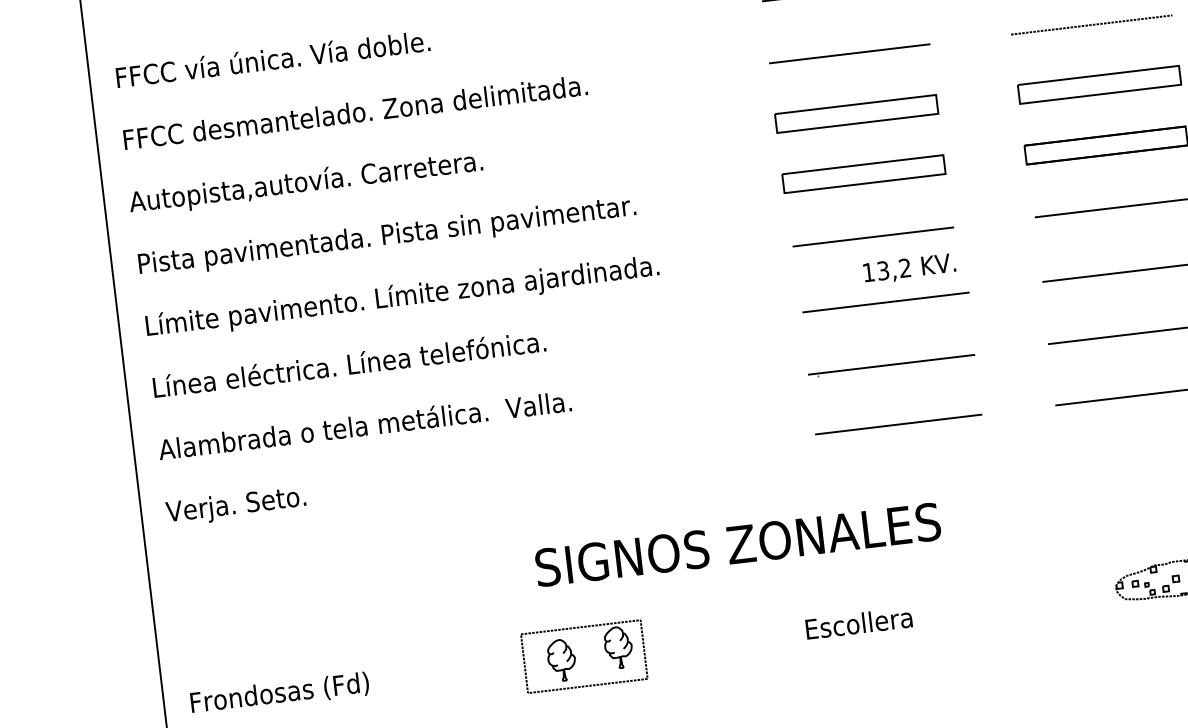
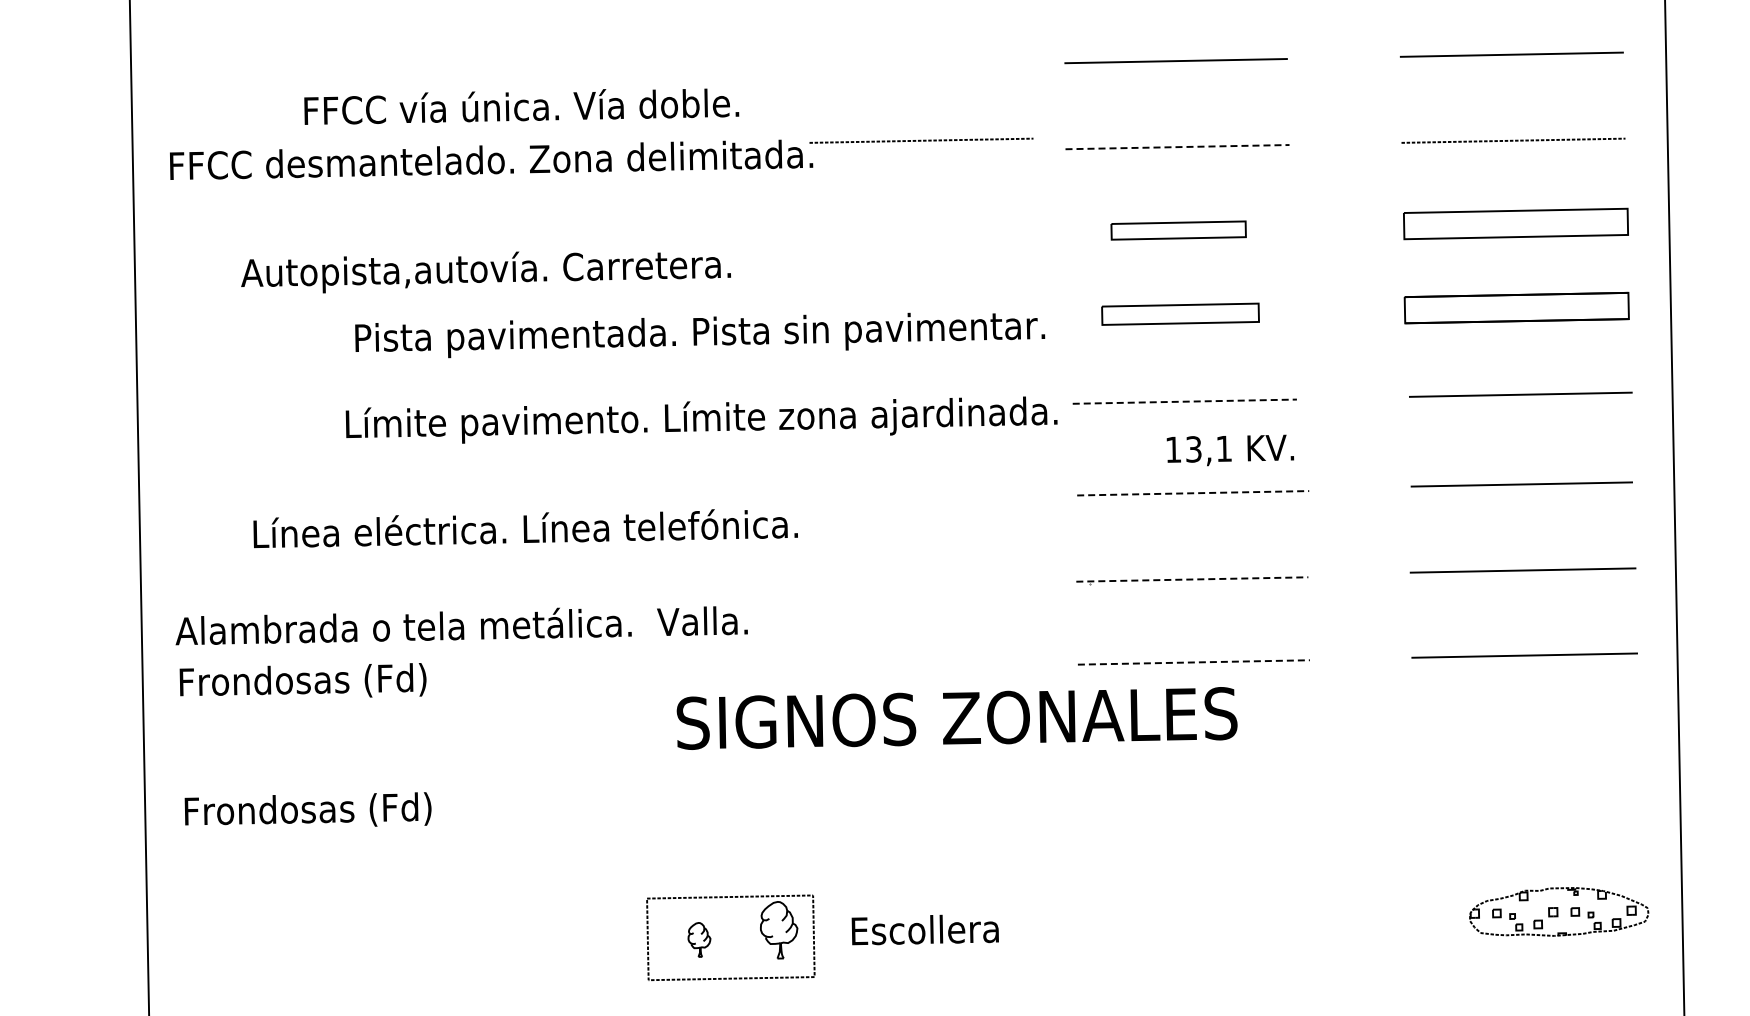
line: (850, 54) -> (1178, 147), solid -> dashed
text: (272, 59) -> (521, 106), moved
line: (664, 67) -> (921, 140), added
part: (856, 113) -> (1178, 230), size x0.6
part: (863, 174) -> (1180, 314), size x0.7
text: (305, 184) -> (485, 272), moved
line: (873, 236) -> (1185, 401), solid -> dashed
text: (387, 237) -> (700, 335), moved
text: (904, 267) -> (1223, 448), 13,2 -> 13,1
text: (402, 296) -> (701, 419), moved
line: (886, 302) -> (1193, 493), solid -> dashed
text: (349, 364) -> (525, 528), moved
line: (891, 364) -> (1192, 579), solid -> dashed
line: (899, 424) -> (1194, 662), solid -> dashed
text: (364, 425) -> (461, 625), moved
text: (256, 503) -> (301, 682), Verja. Seto. -> Frondosas (Fd)
text: (737, 544) -> (956, 718), moved
text: (858, 623) -> (924, 929), moved
part: (561, 660) -> (699, 939), size x0.6
text: (279, 692) -> (307, 809), moved

